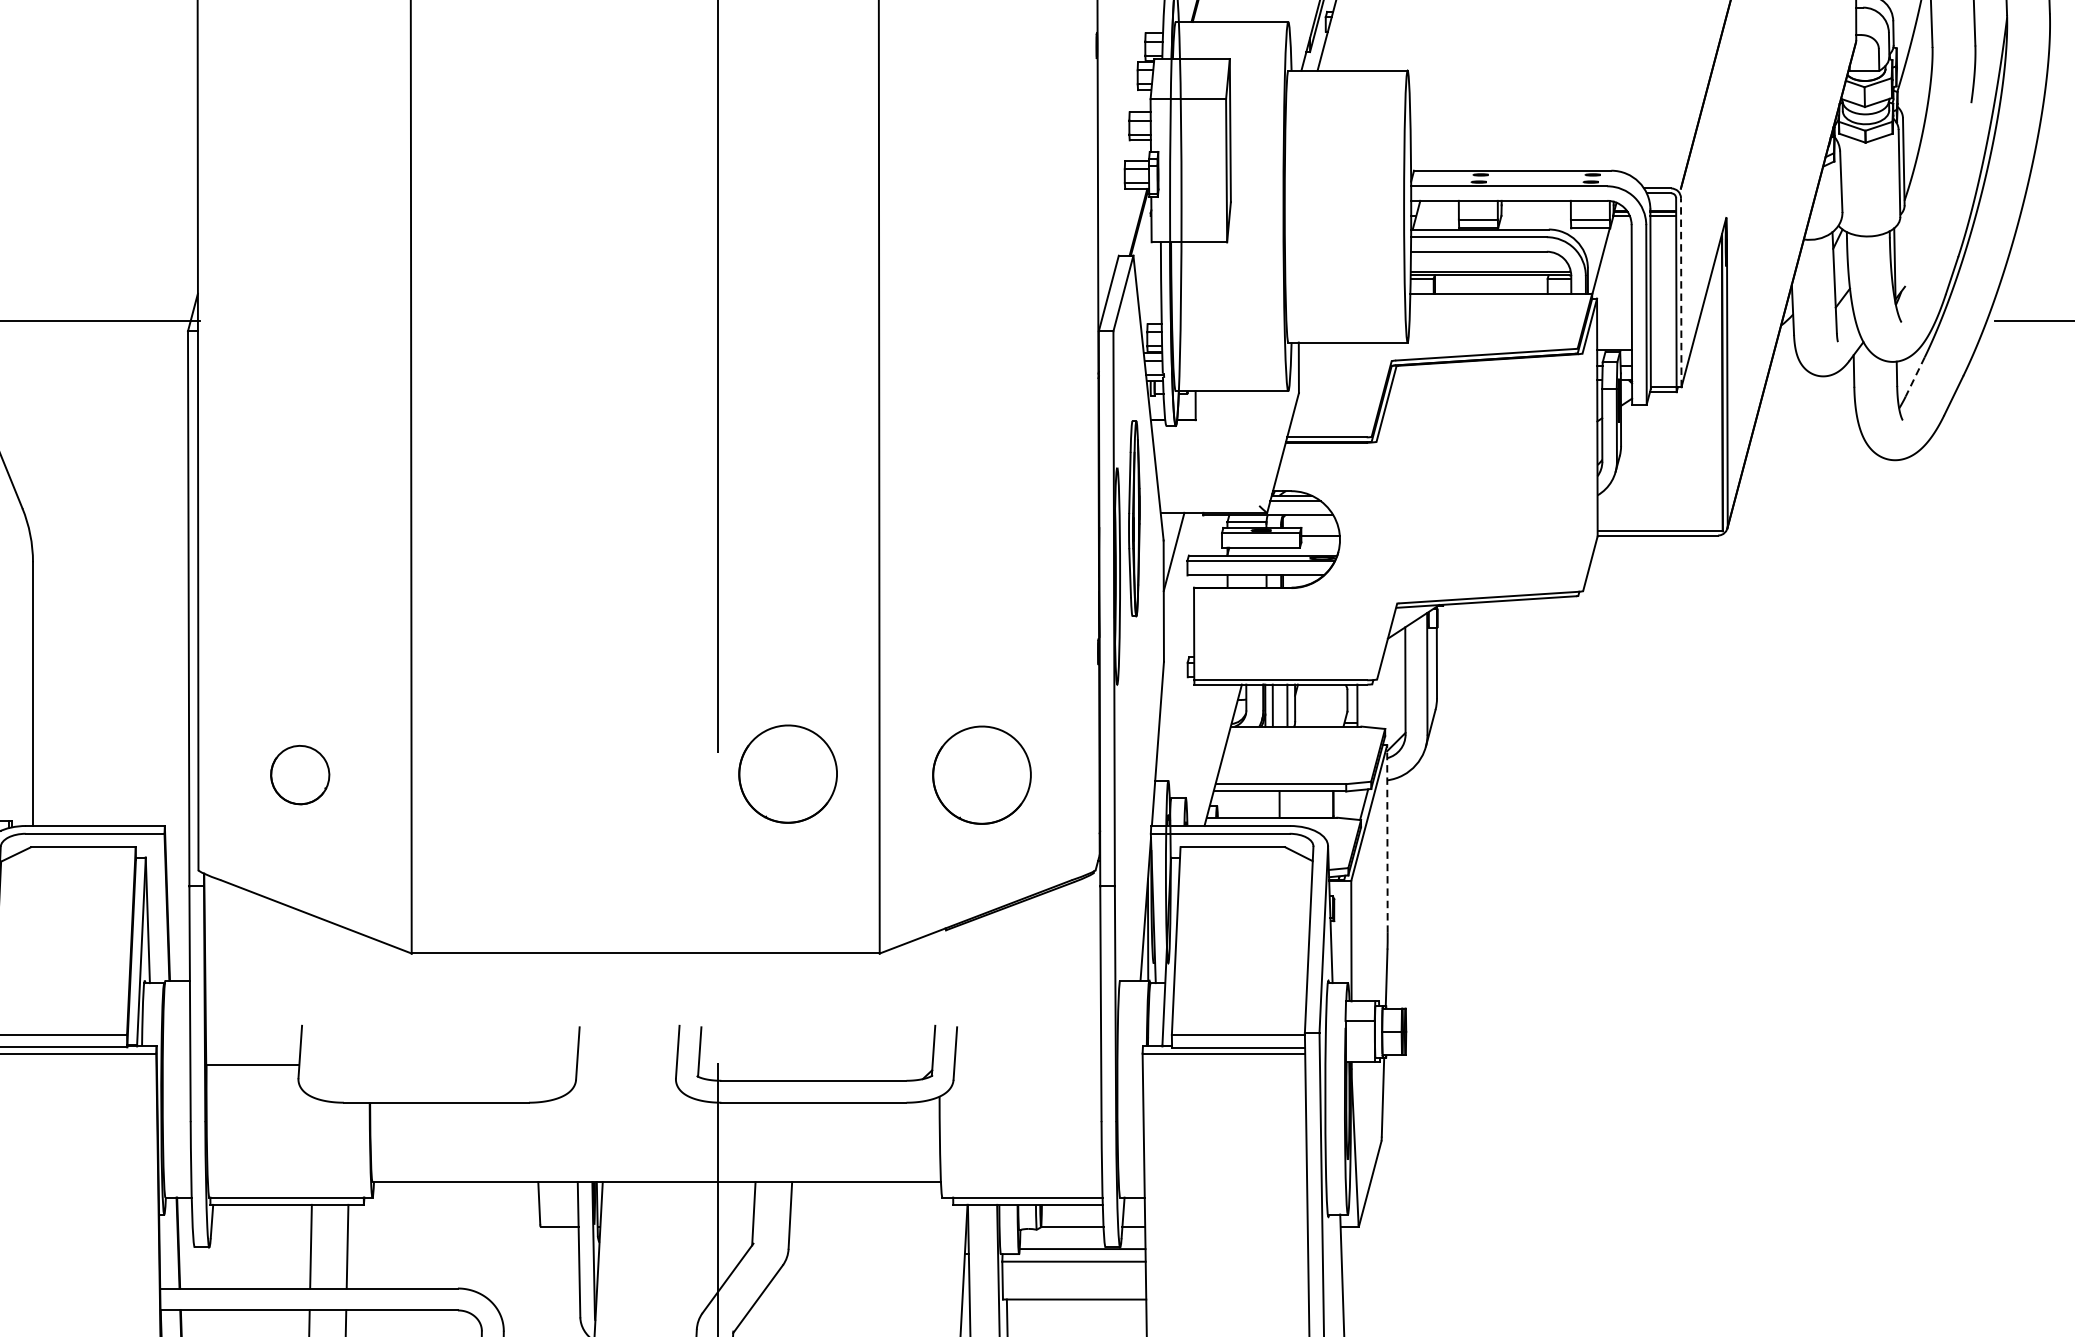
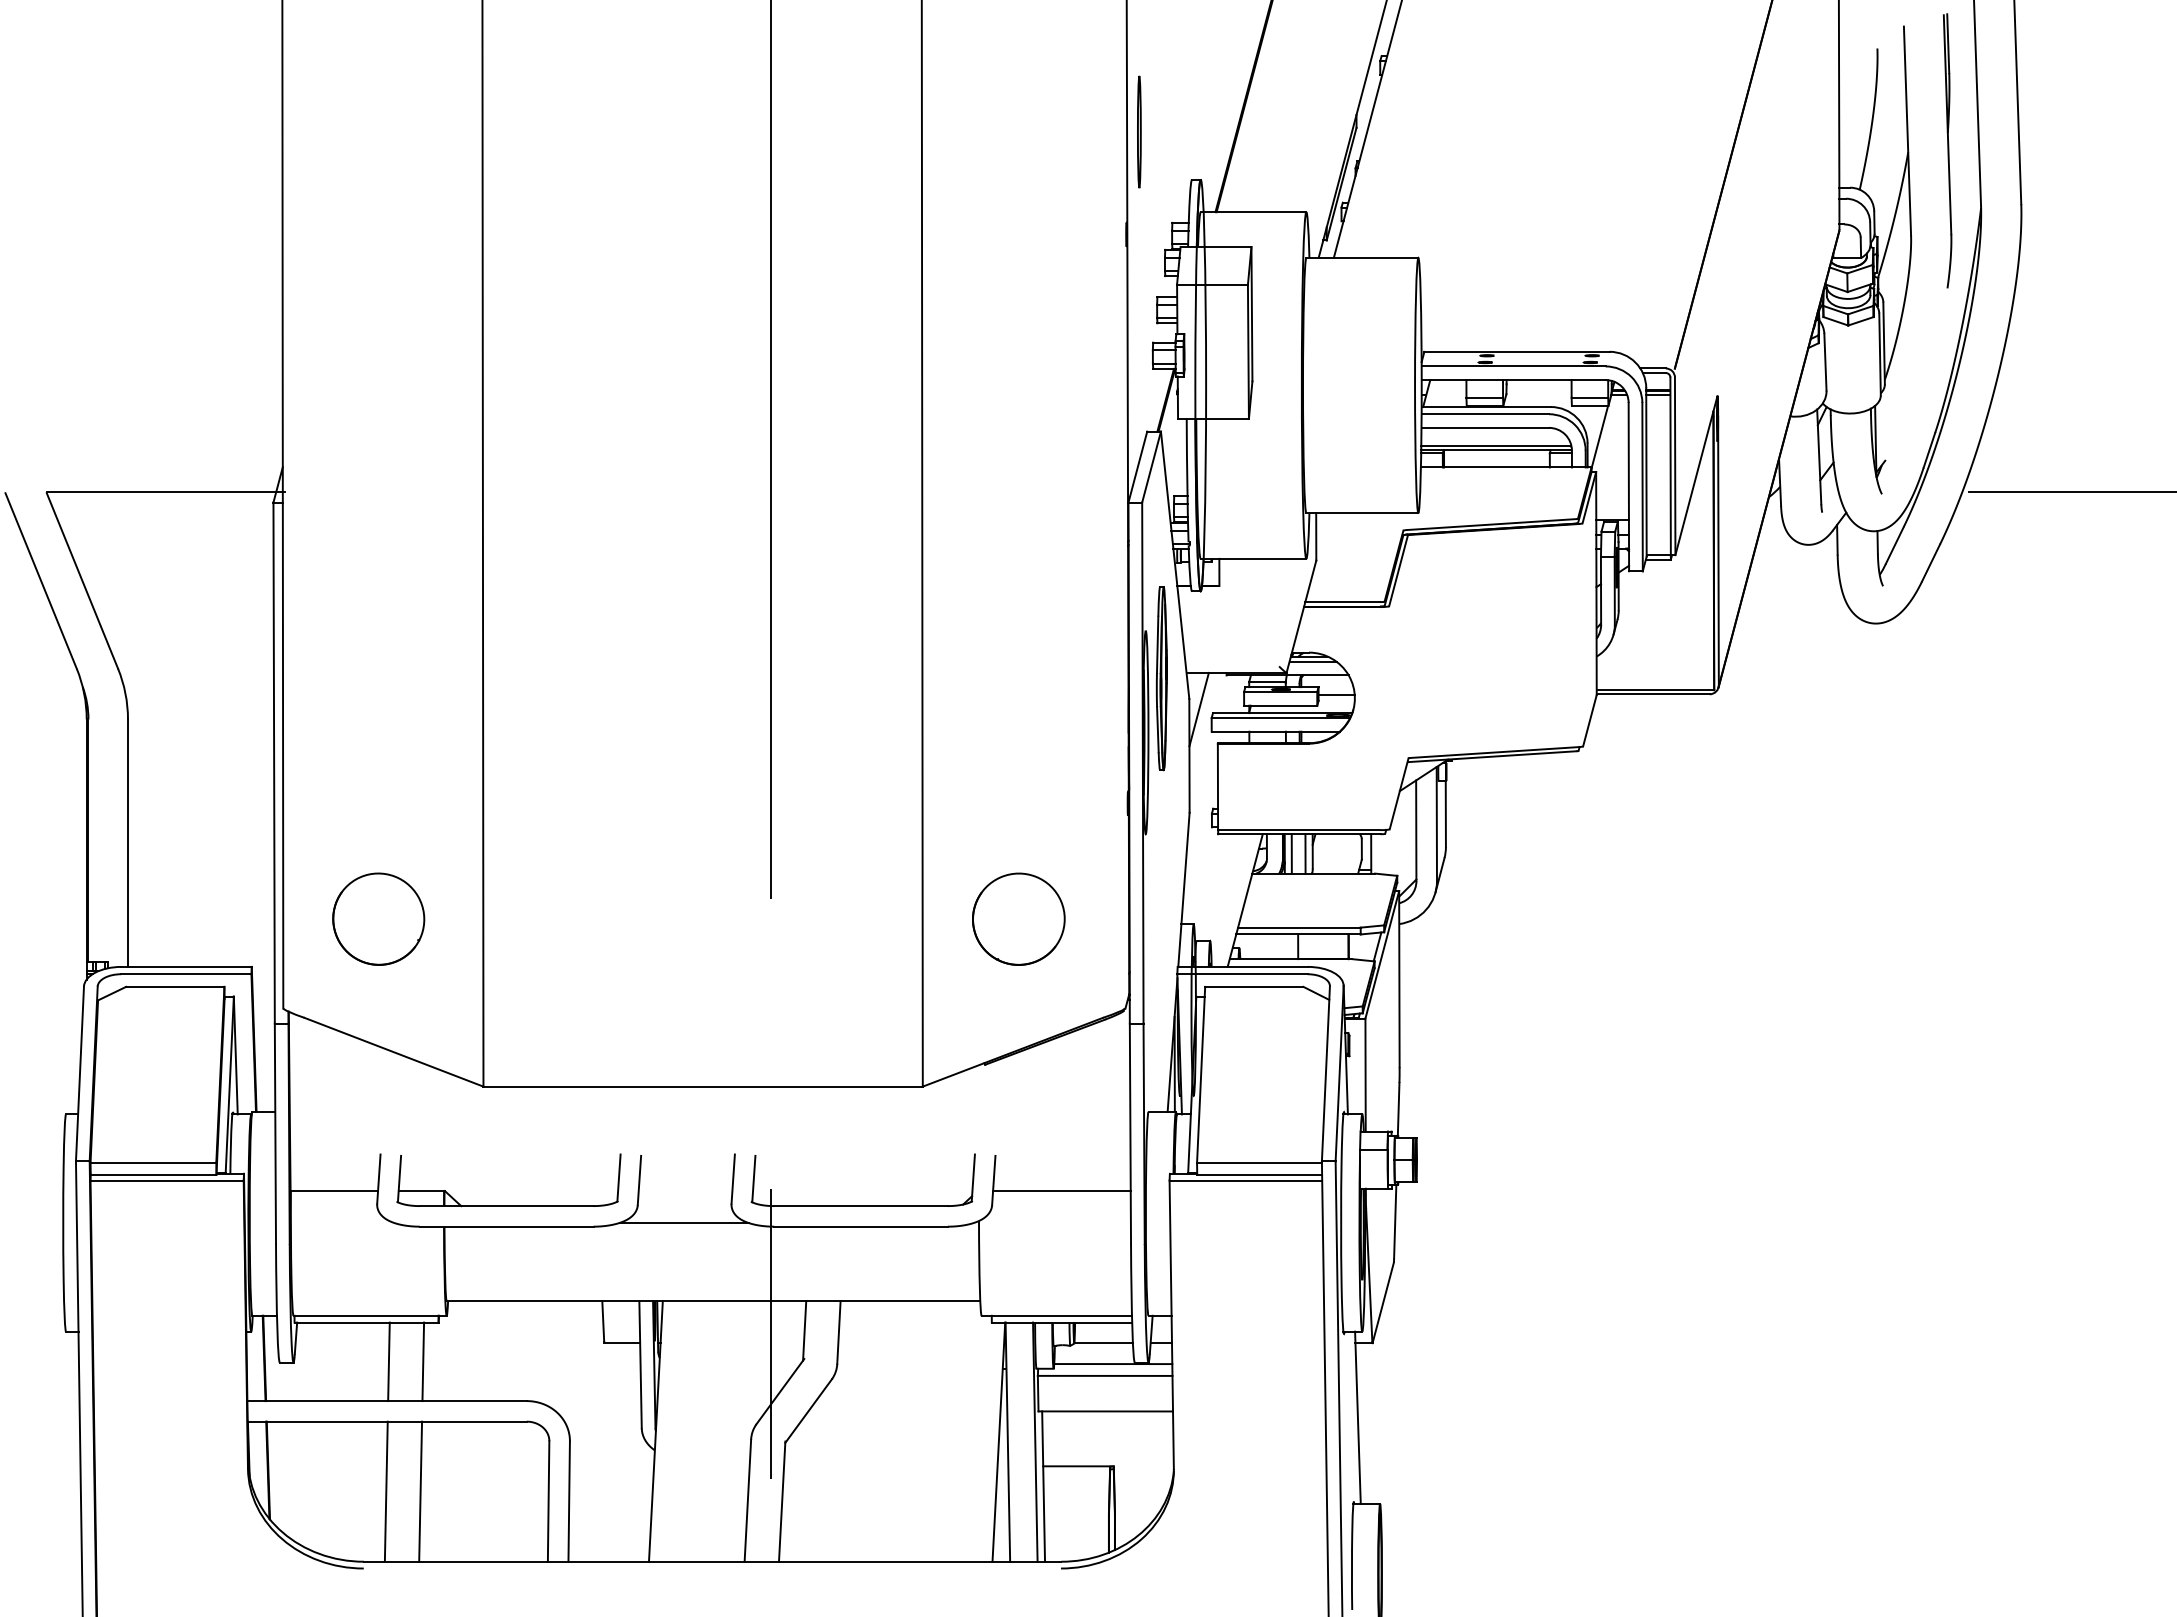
line: (1681, 292) -> (1675, 466), dashed -> solid
line: (1914, 377) -> (1894, 545), dashed -> solid
part: (787, 773) -> (836, 917), removed
part: (299, 774) -> (378, 918), size x1.67
line: (1387, 838) -> (1399, 978), dashed -> solid
line: (1027, 1065) -> (1061, 1191), added
part: (438, 1080) -> (508, 1205), added
line: (624, 1098) -> (683, 1222), added

